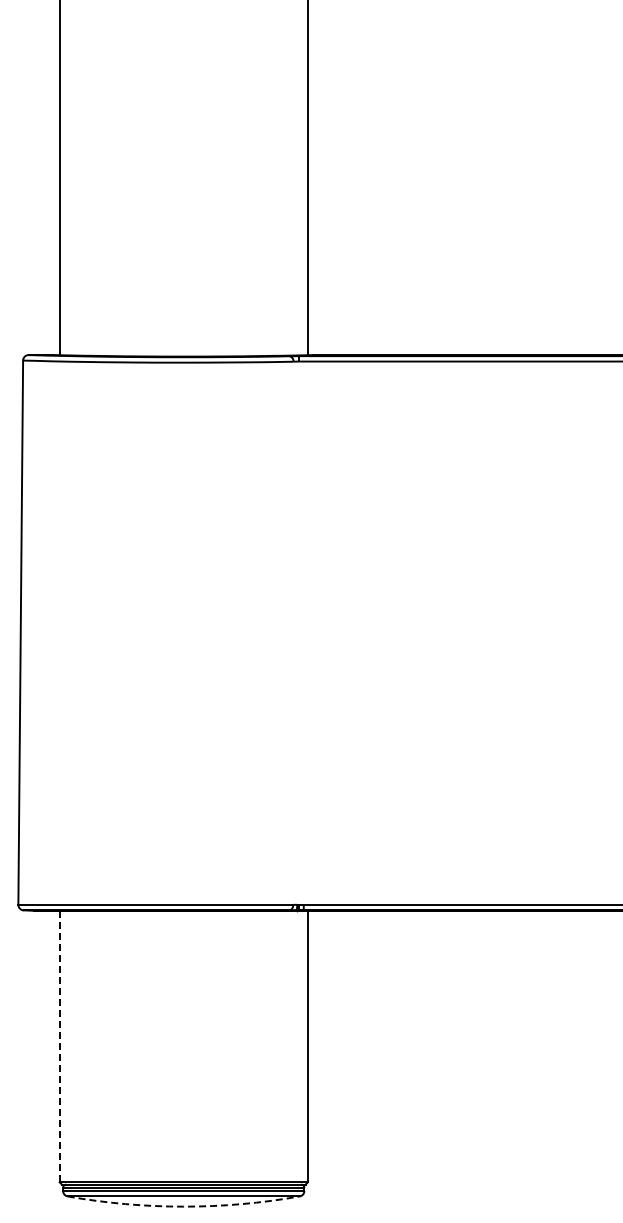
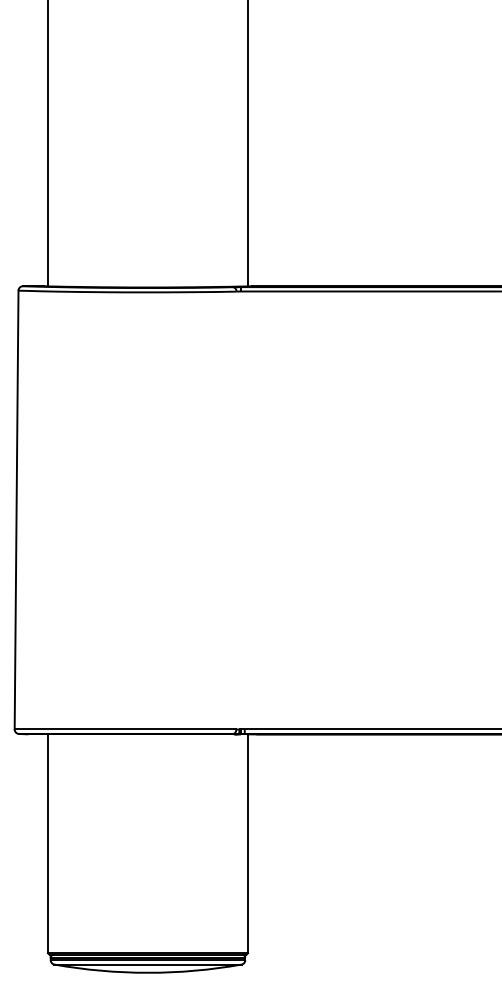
line: (59, 1046) -> (47, 843), dashed -> solid
arc: (183, 1206) -> (147, 972), dashed -> solid

